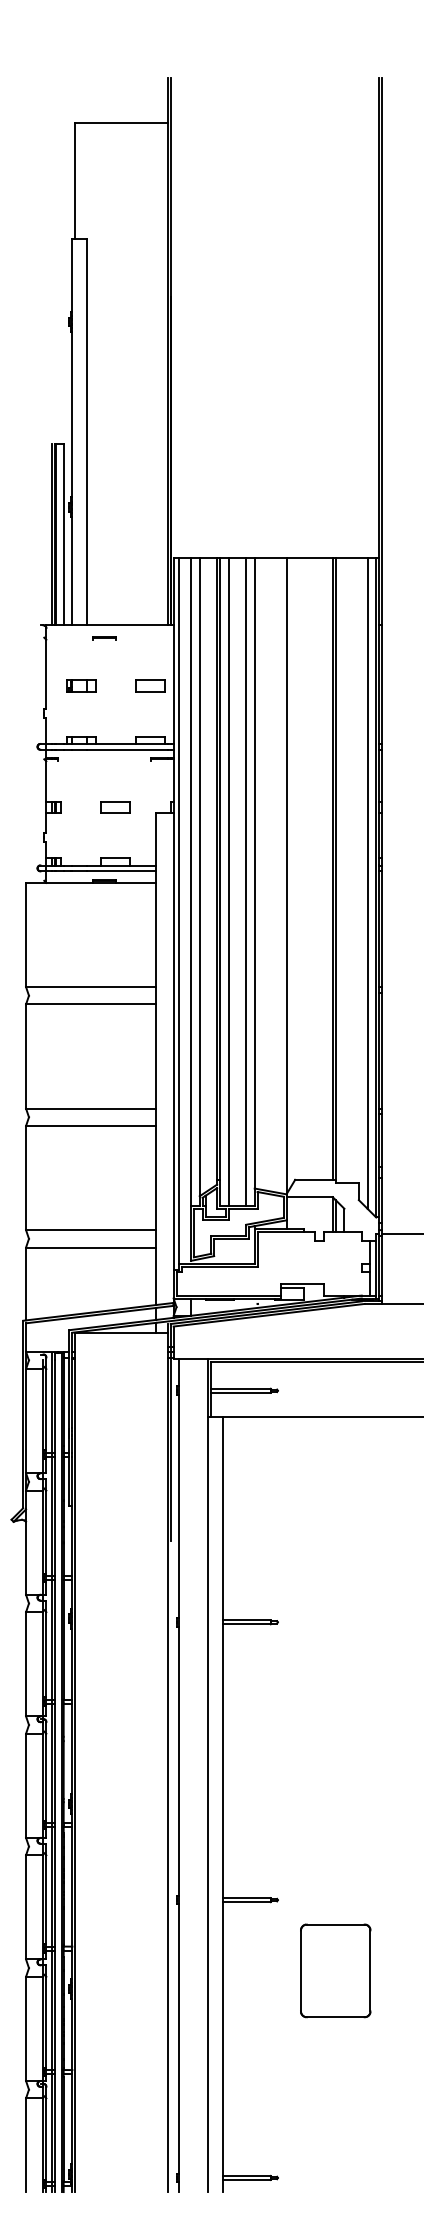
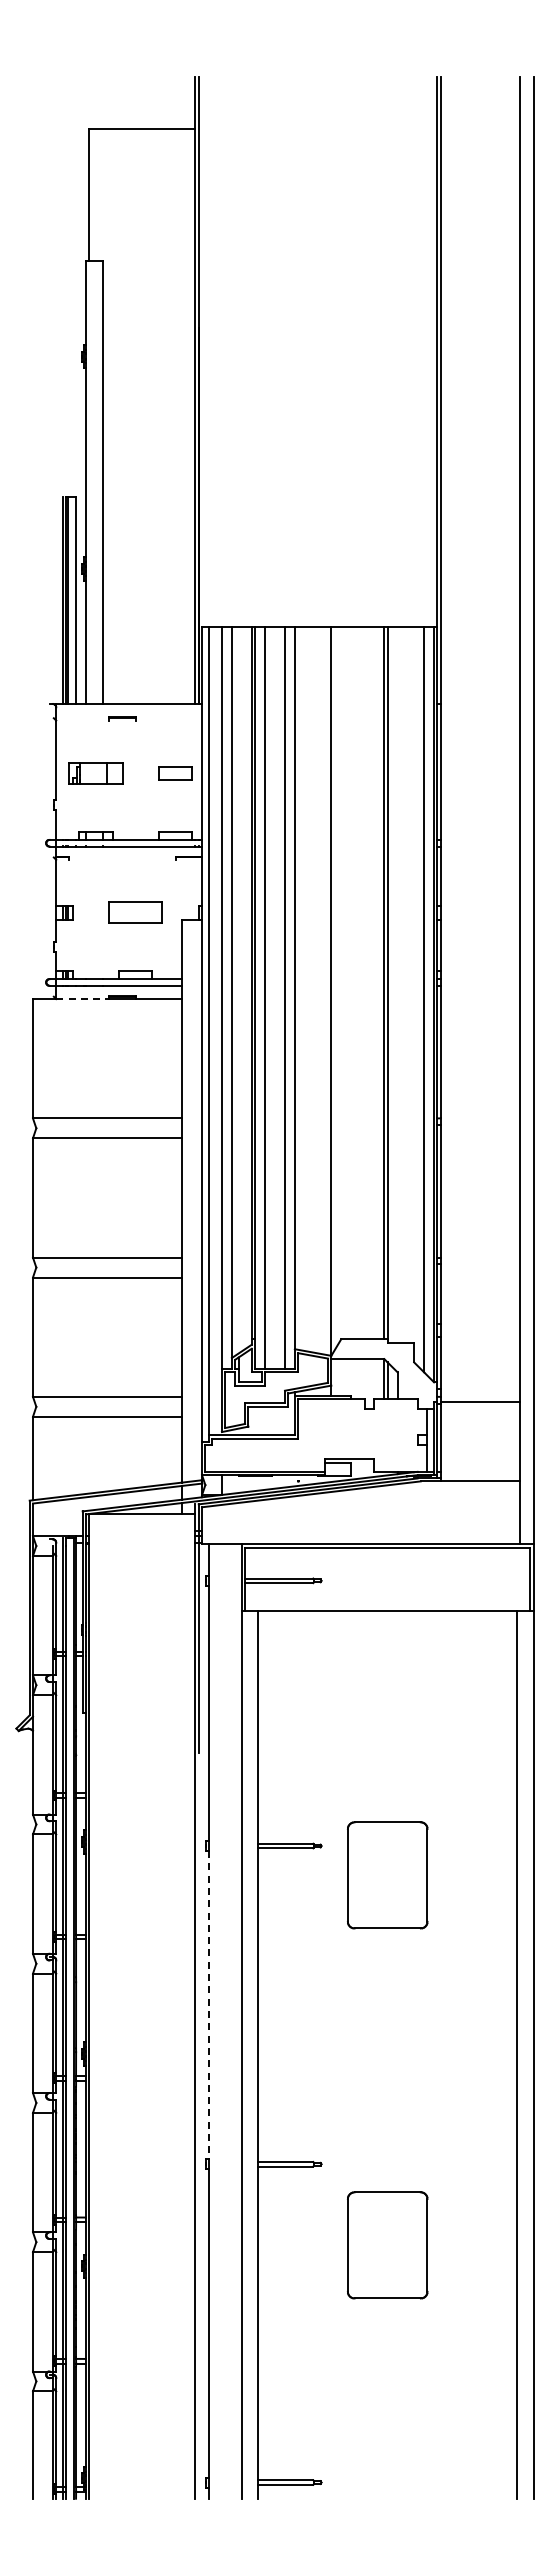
part: (80, 685) -> (95, 773), size x1.6
part: (115, 807) -> (135, 912), size x1.6
line: (69, 883) -> (82, 999), solid -> dashed
part: (335, 1648) -> (387, 1875), added
line: (179, 1761) -> (208, 2005), solid -> dashed

